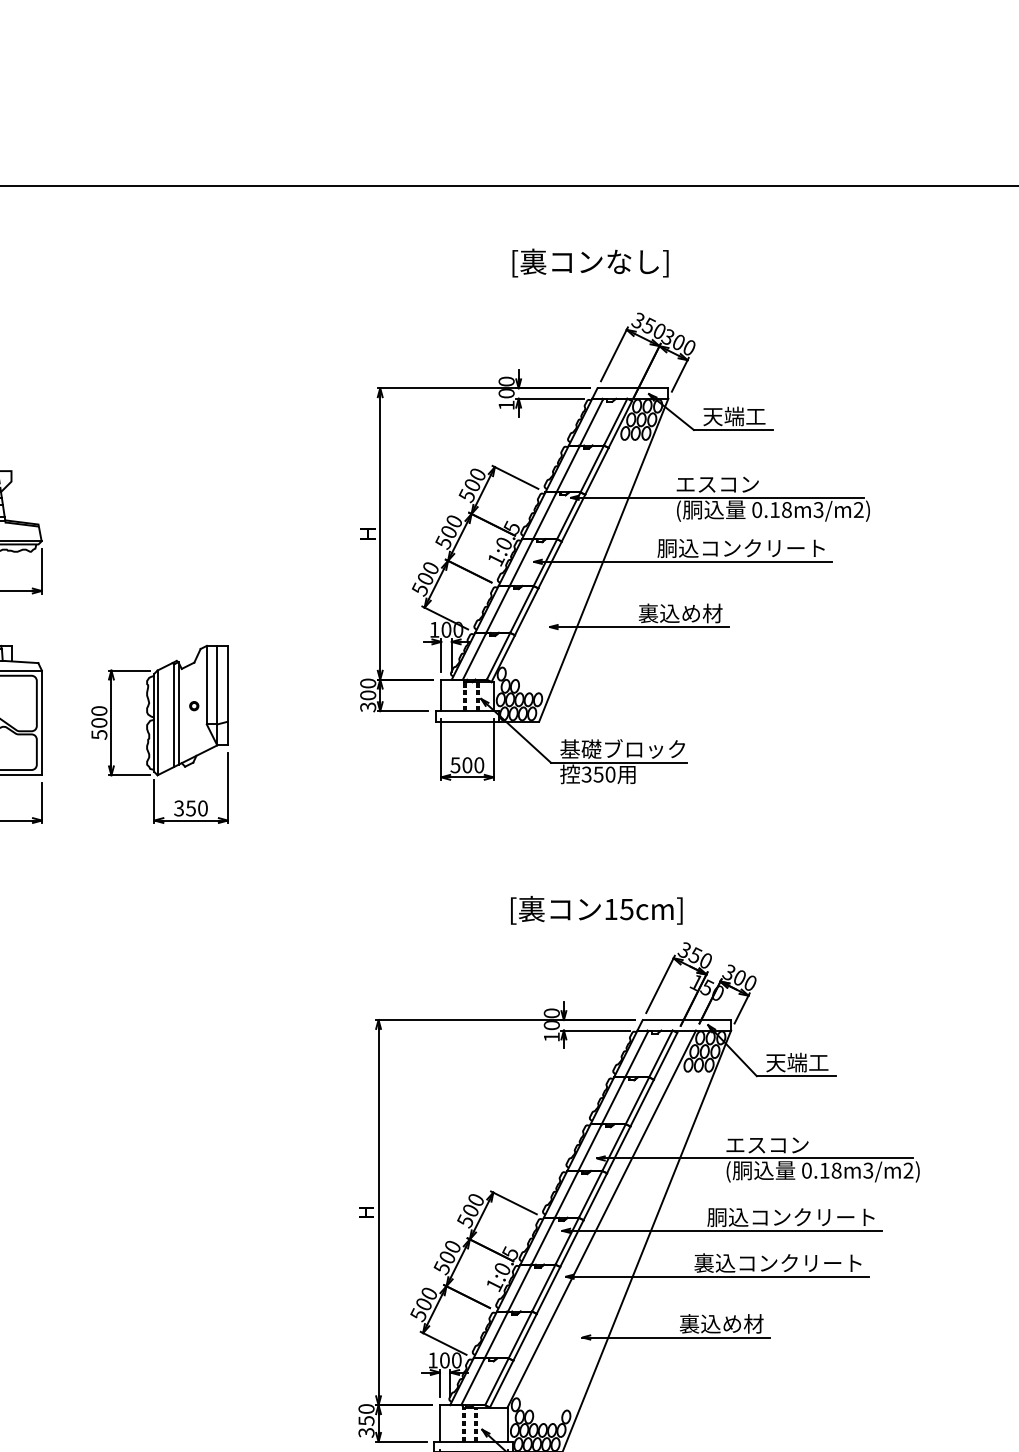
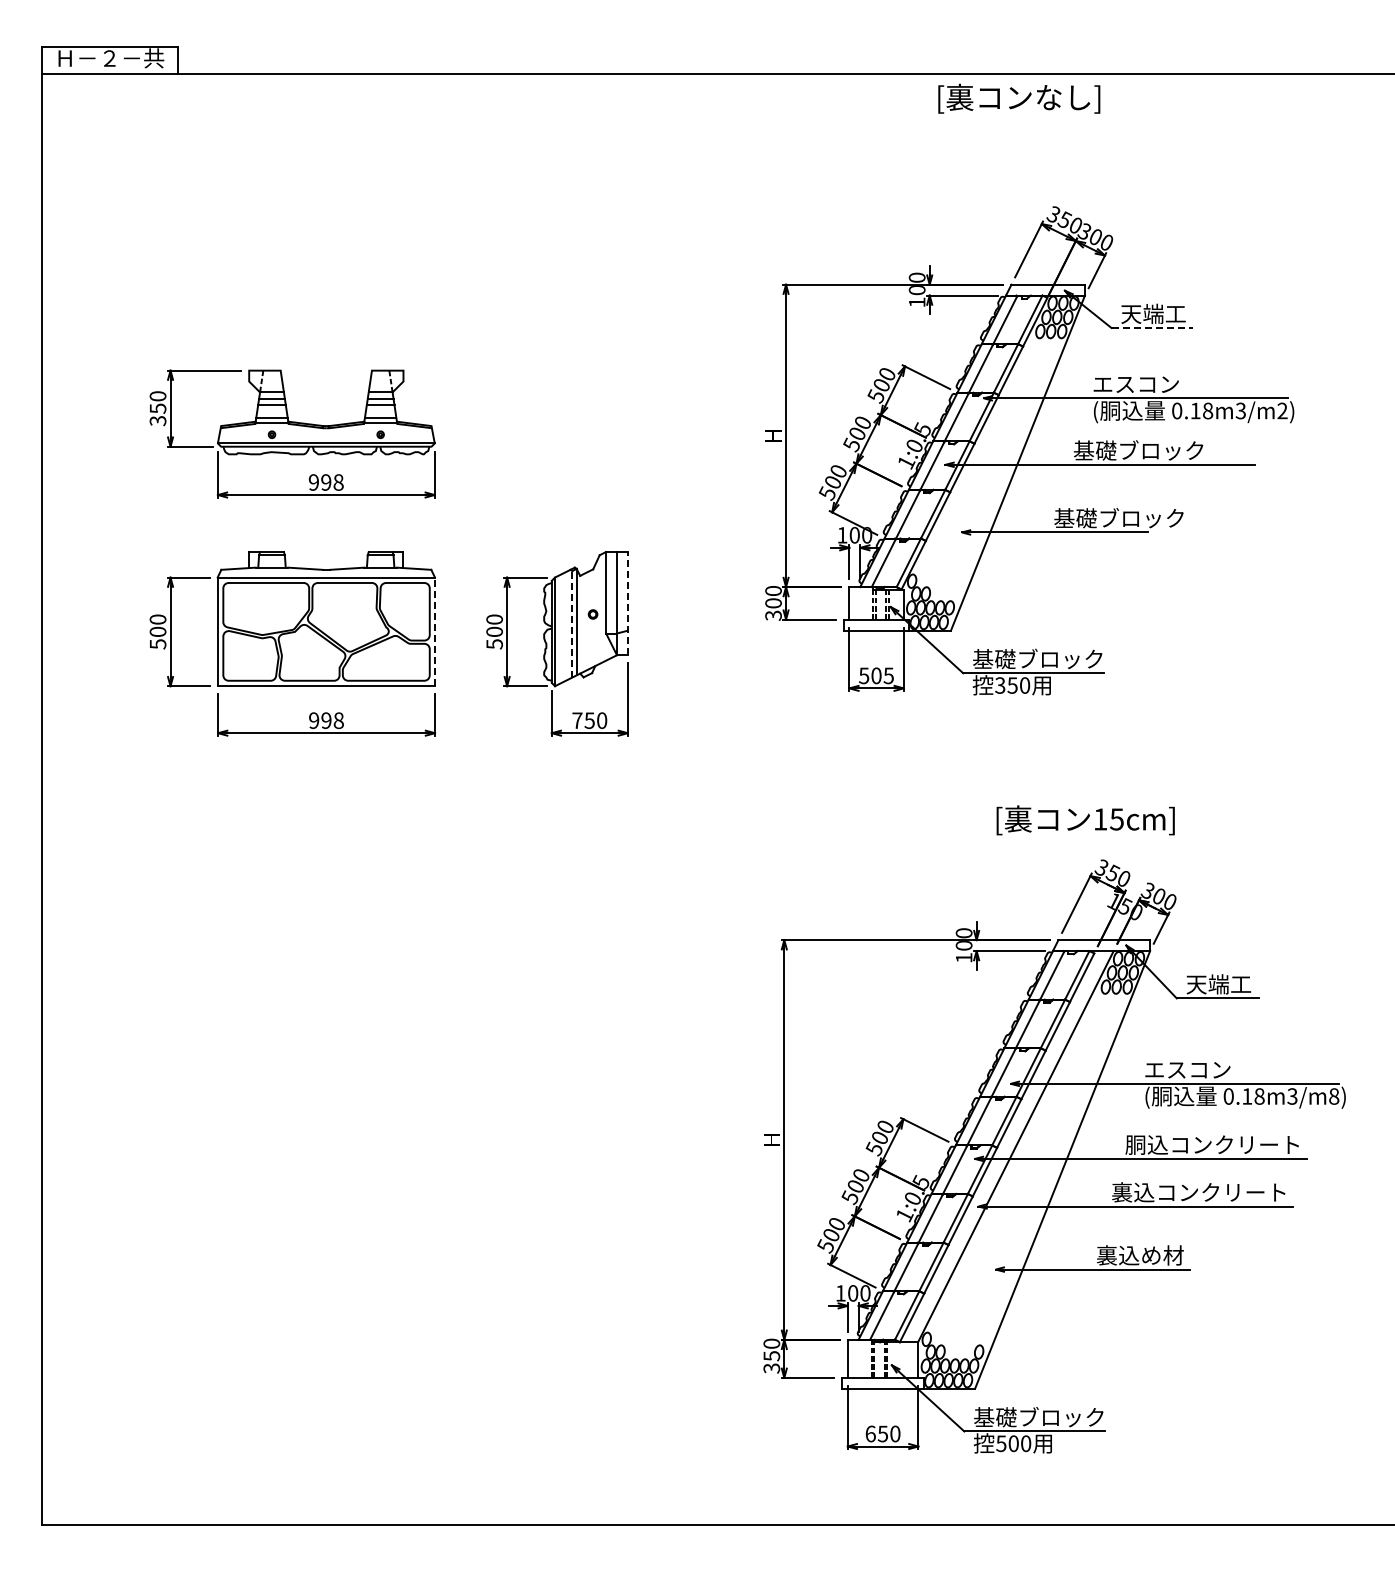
text: (590, 262) -> (1019, 98), moved
line: (733, 430) -> (1152, 328), solid -> dashed
text: (741, 548) -> (1160, 450), 胴込コンクリート -> 基礎ブロック
text: (700, 612) -> (1118, 517), 裏込め材 -> 基礎ブロック
line: (227, 695) -> (627, 603), solid -> dashed
line: (174, 714) -> (572, 623), solid -> dashed
line: (41, 722) -> (434, 631), solid -> dashed
text: (478, 764) -> (888, 675), 500 -> 505
text: (179, 808) -> (577, 720), 350 -> 750
text: (596, 910) -> (1085, 820), moved
text: (908, 1170) -> (1334, 1096), 0.18m3/m2) -> 0.18m3/m8)

